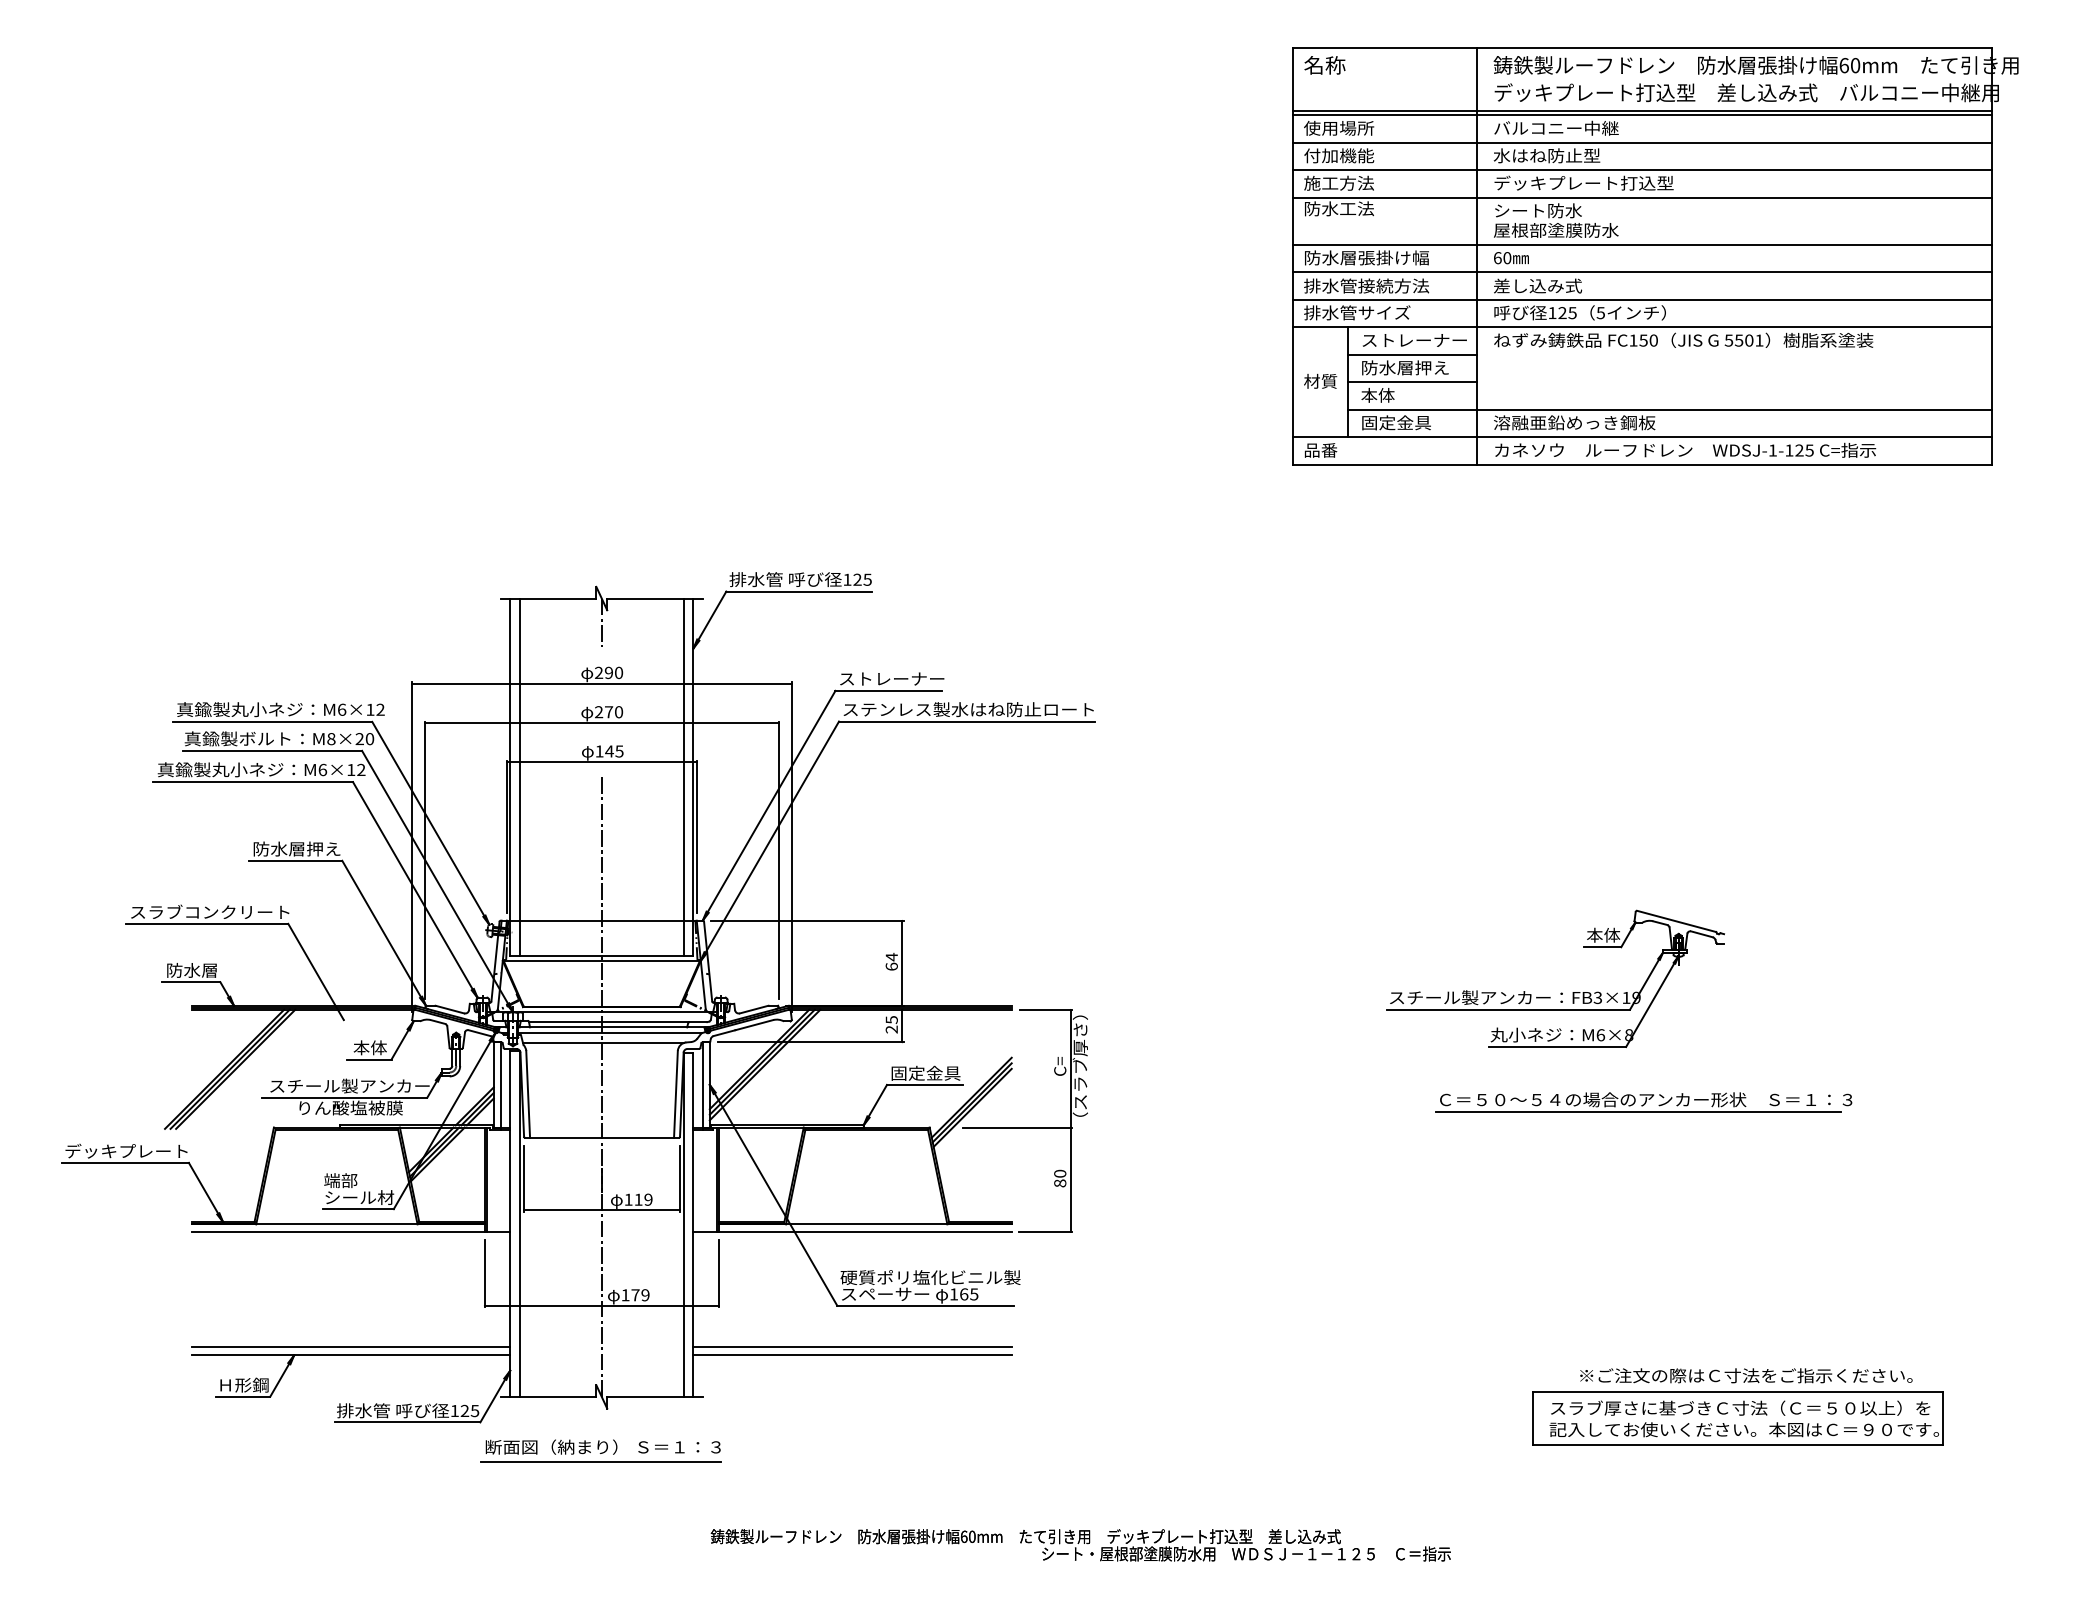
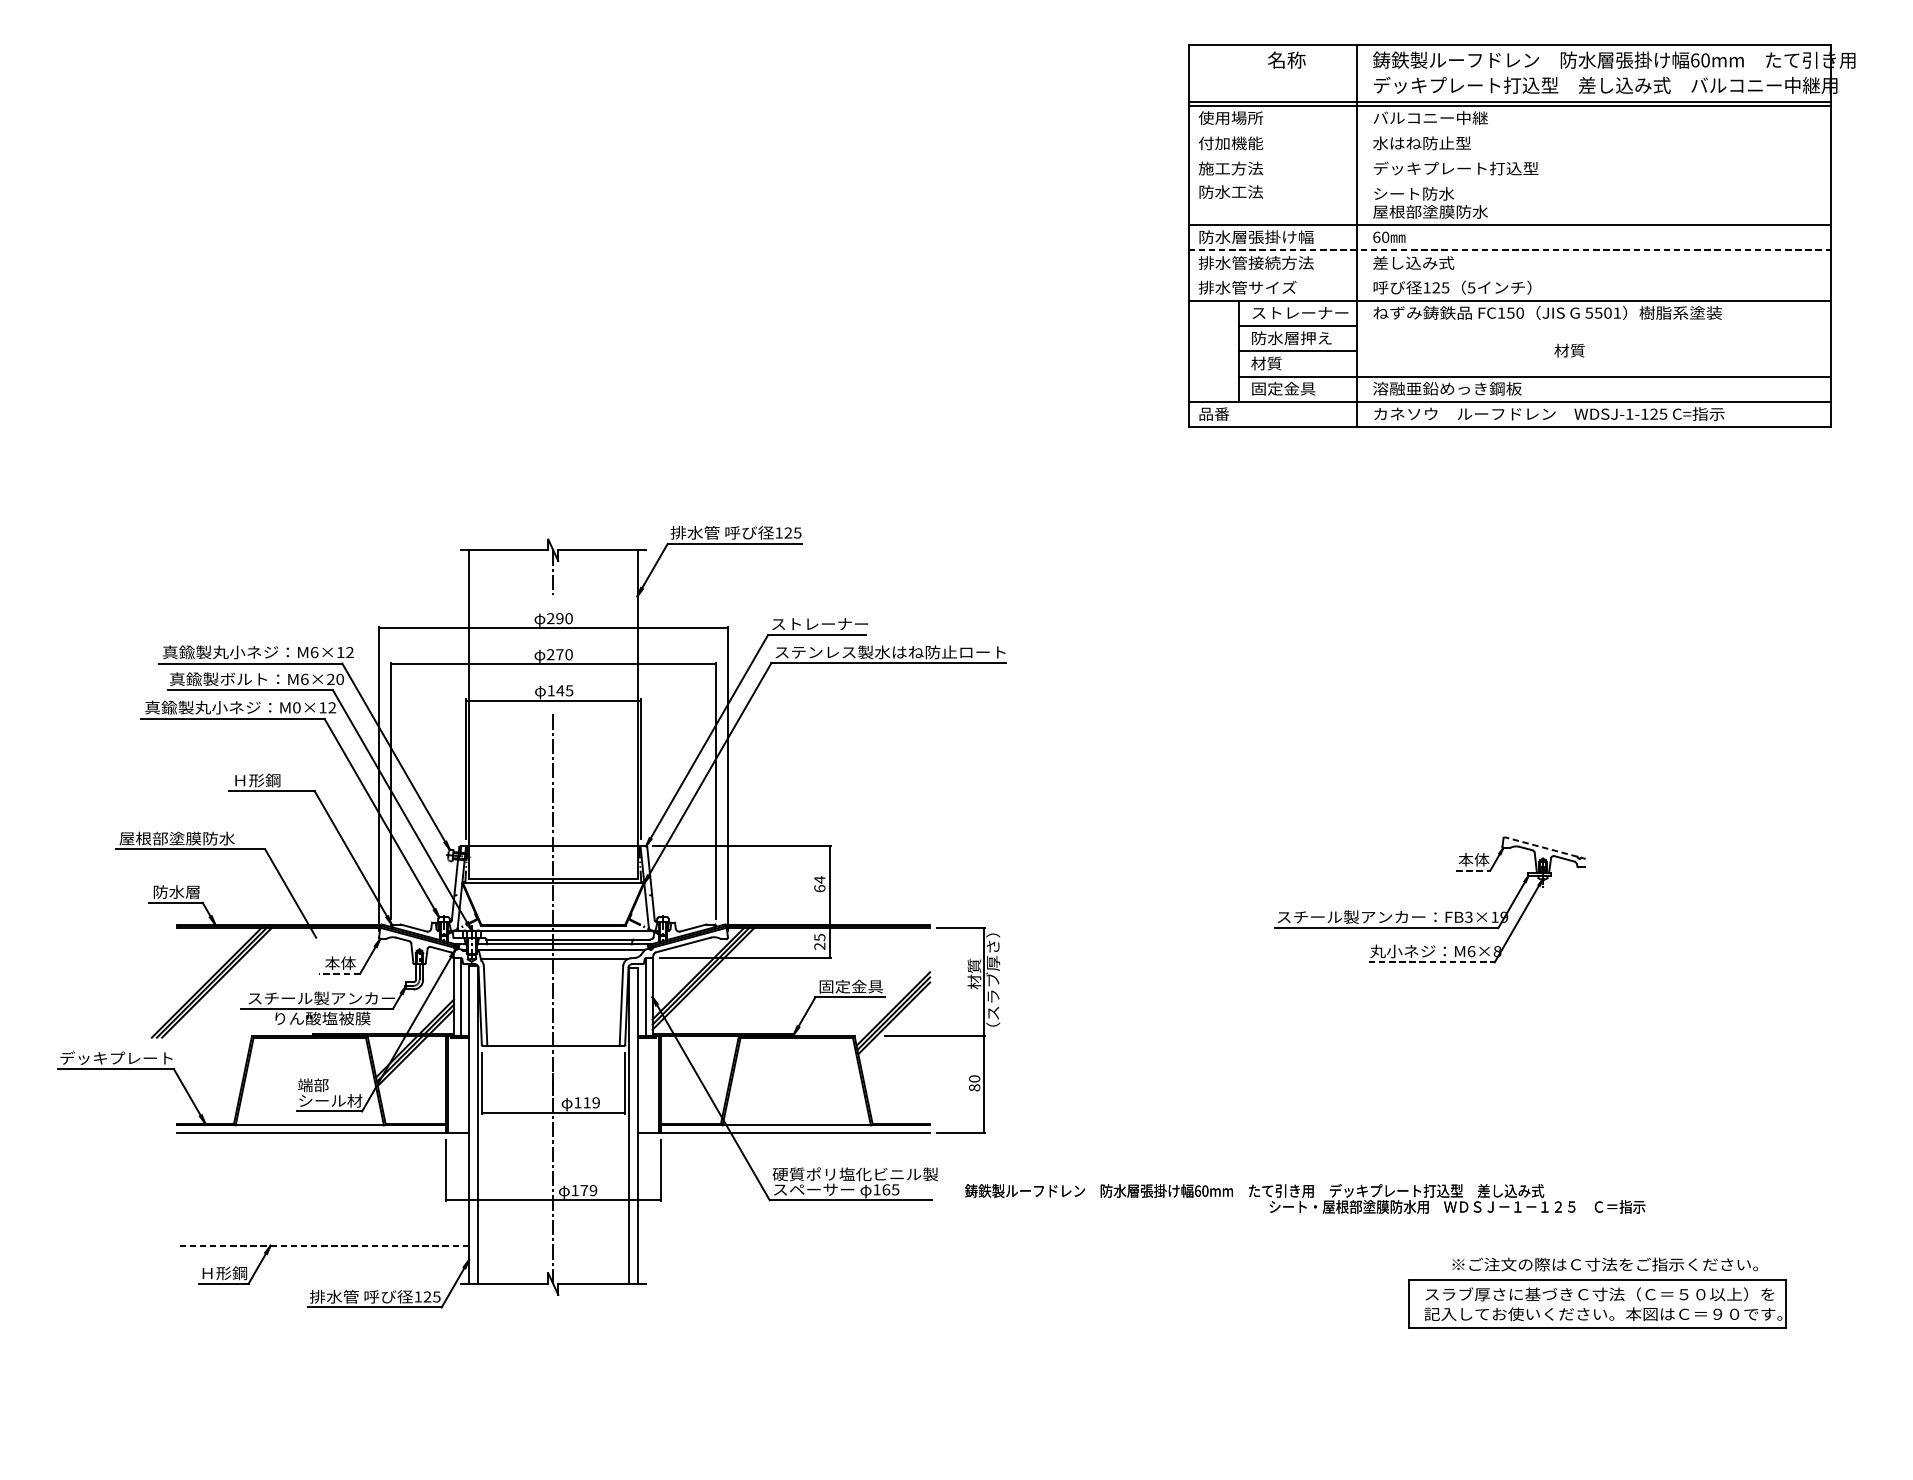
text: (1324, 65) -> (1286, 60), moved
line: (1642, 142) -> (1509, 131), removed
line: (1642, 170) -> (1509, 156), removed
line: (1642, 197) -> (1509, 181), removed
line: (1642, 272) -> (1509, 250), solid -> dashed
line: (1642, 299) -> (1509, 275), removed
text: (1320, 380) -> (1569, 349), moved
text: (1377, 394) -> (1266, 362), 本体 -> 材質
text: (331, 739) -> (304, 679), M8×20 -> M6×20
text: (322, 769) -> (296, 707), M6×12 -> M0×12
line: (519, 777) -> (477, 714), removed
line: (683, 777) -> (628, 714), removed
text: (296, 848) -> (272, 779), 防水層押え -> Ｈ形鋼
text: (209, 911) -> (192, 837), スラブコンクリート -> 屋根部塗膜防水
line: (1676, 921) -> (1541, 847), solid -> dashed
line: (1602, 947) -> (1473, 870), solid -> dashed
line: (1558, 1046) -> (1432, 961), solid -> dashed
line: (369, 1059) -> (339, 973), solid -> dashed
text: (1059, 1059) -> (973, 973), C= -> 材質
part: (1643, 1102) -> (1510, 1013), removed
line: (351, 1347) -> (323, 1238), removed
line: (852, 1347) -> (783, 1238), removed
line: (350, 1355) -> (322, 1245), solid -> dashed
line: (852, 1355) -> (783, 1245), removed
part: (600, 1450) -> (552, 1333), removed
text: (1080, 1545) -> (1304, 1199), moved

